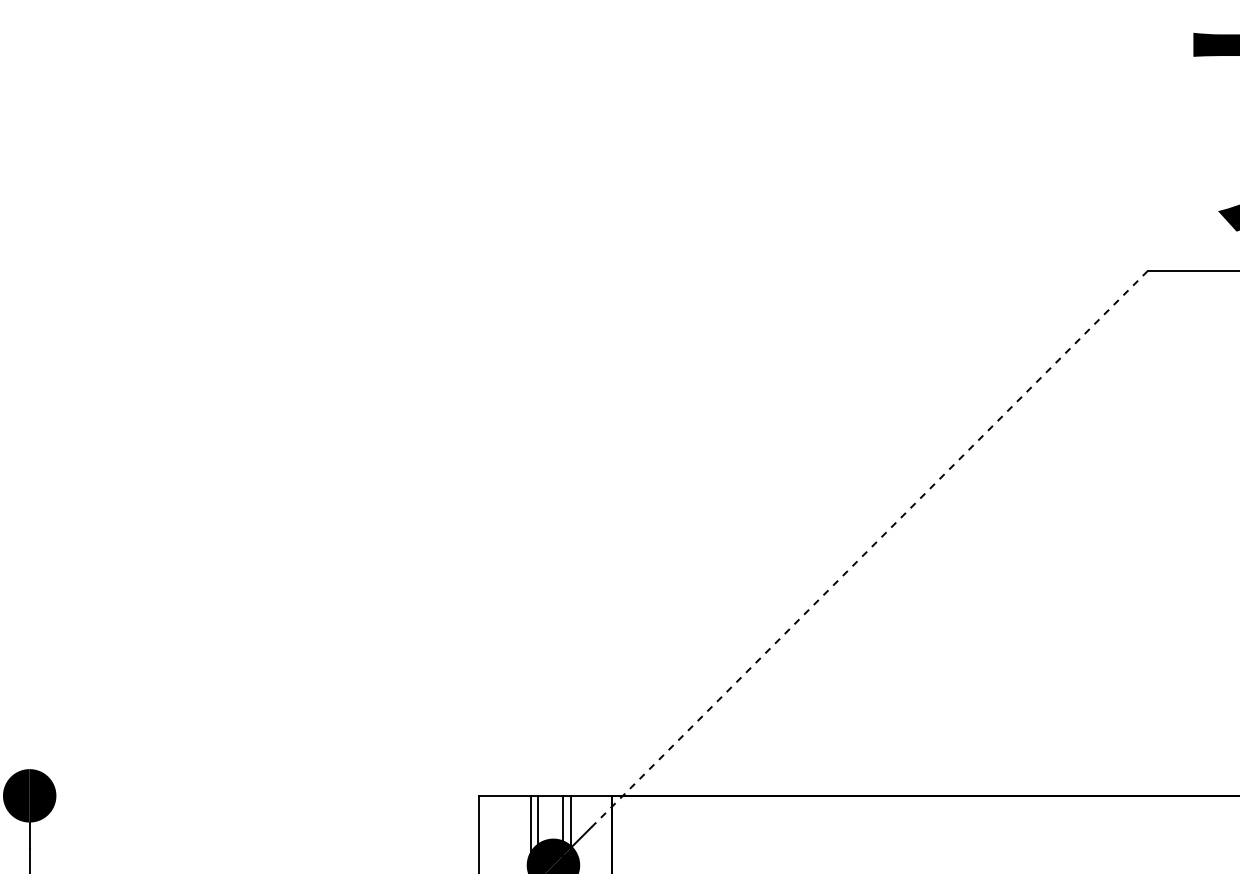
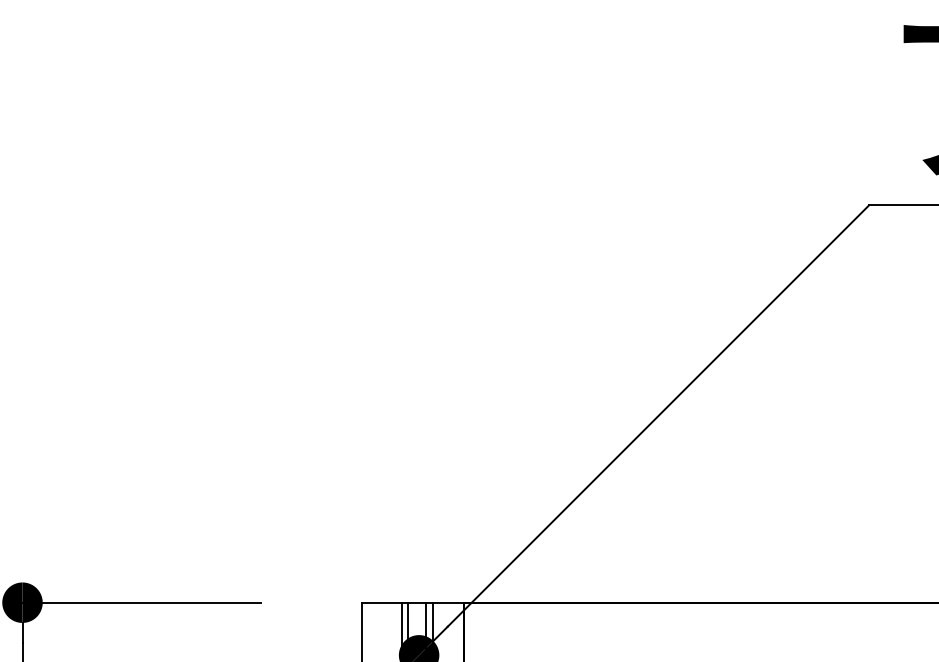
line: (869, 549) -> (658, 416), dashed -> solid
line: (186, 795) -> (141, 602), added

